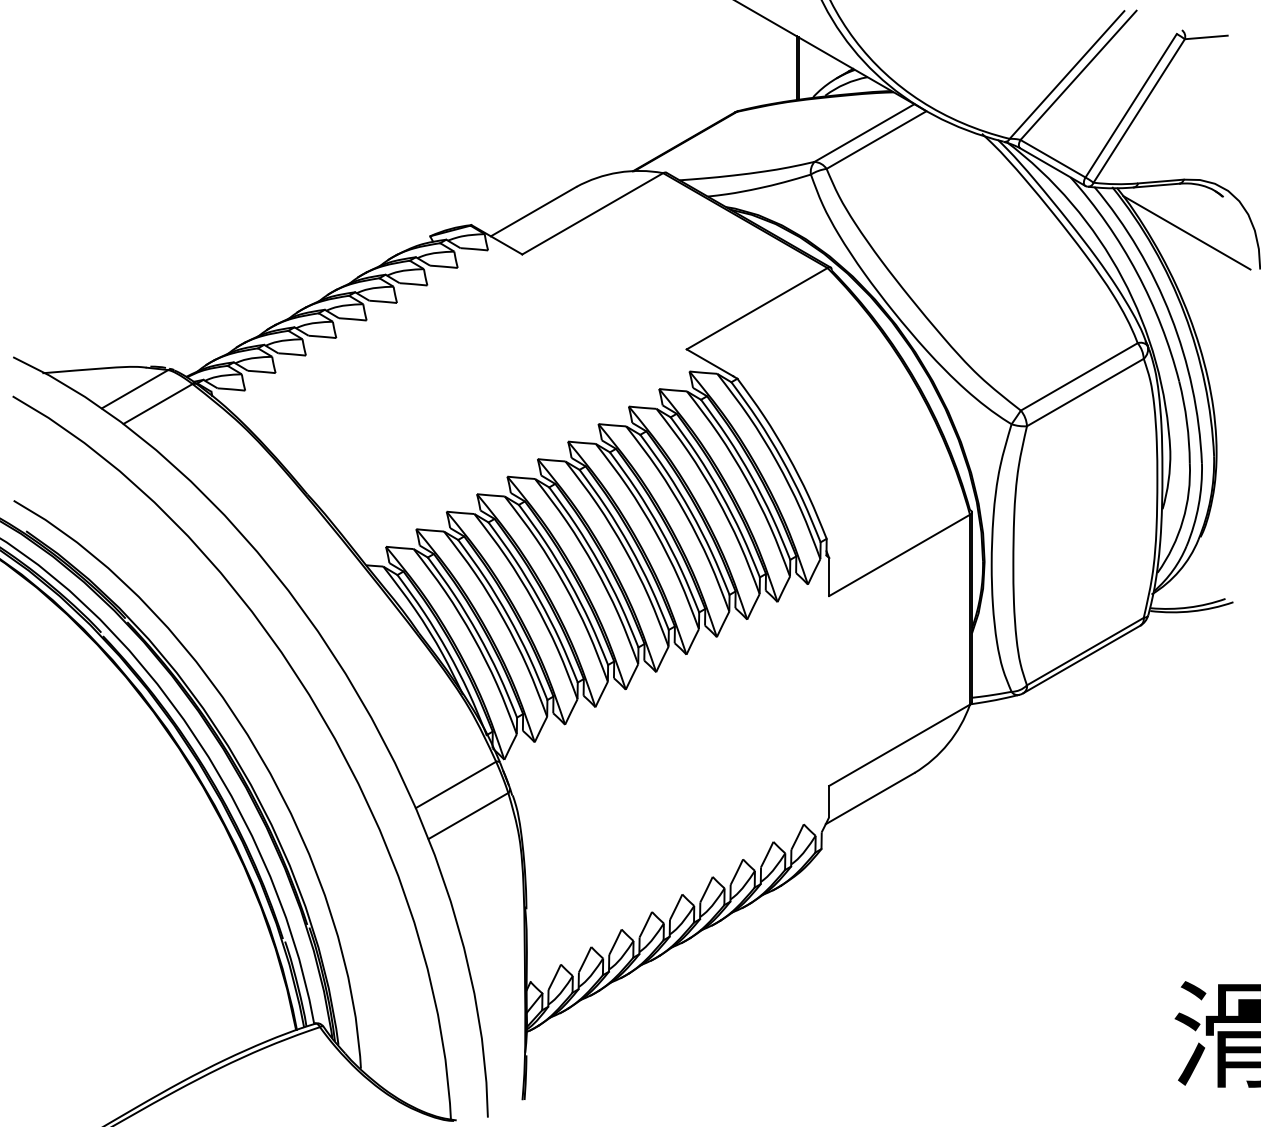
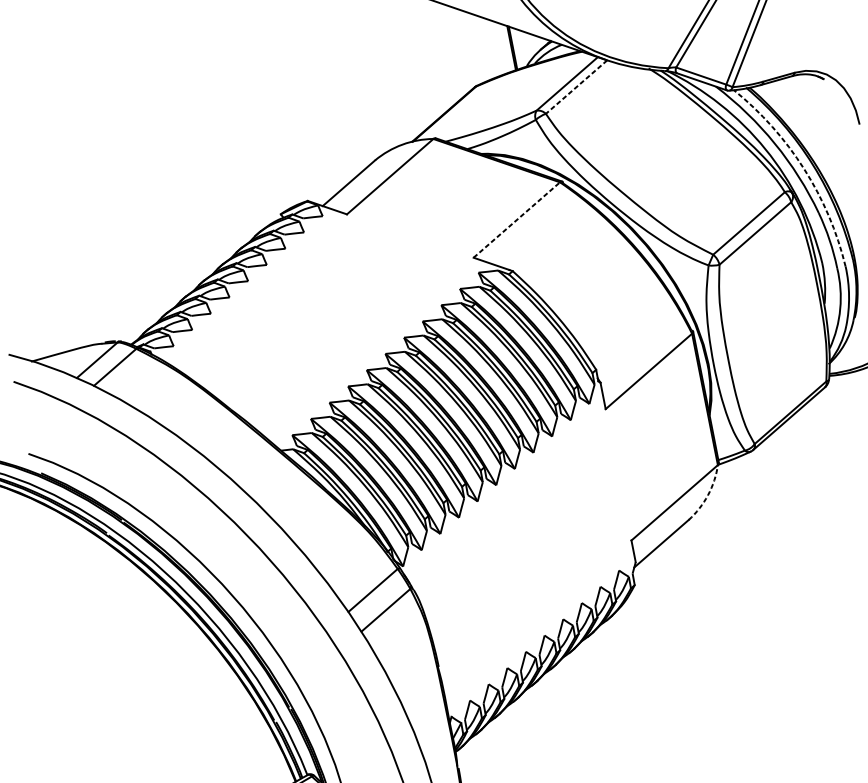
line: (876, 140) -> (576, 87), solid -> dashed
line: (1186, 232) -> (803, 109), removed
line: (757, 308) -> (517, 219), solid -> dashed
arc: (1170, 316) -> (803, 169), solid -> dashed
arc: (948, 743) -> (708, 494), solid -> dashed

